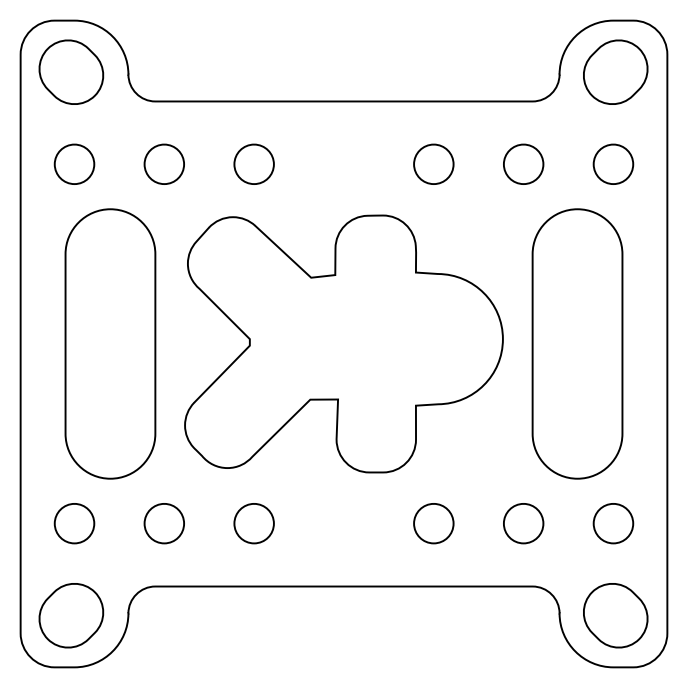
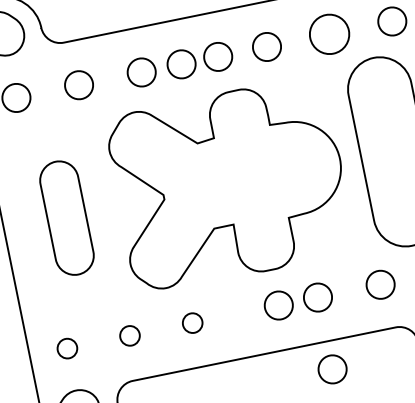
part: (310, 163) -> (180, 63), added
part: (363, 163) -> (217, 56), added
part: (523, 163) -> (329, 33), size x1.4
part: (110, 343) -> (66, 217), size x0.6
part: (74, 523) -> (67, 348), size x0.7
part: (163, 523) -> (129, 335), size x0.7
part: (253, 523) -> (192, 323), size x0.7
part: (377, 523) -> (278, 305), added
part: (433, 626) -> (332, 369), added

